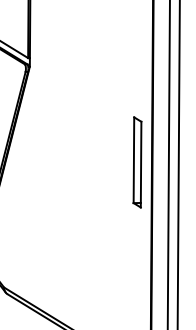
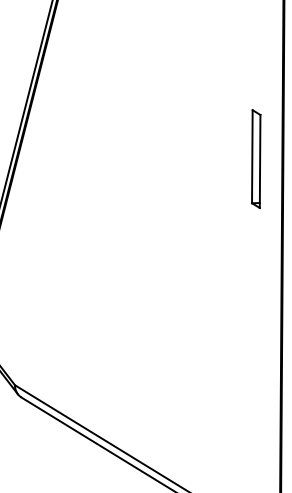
part: (137, 162) -> (256, 159), size x0.6

